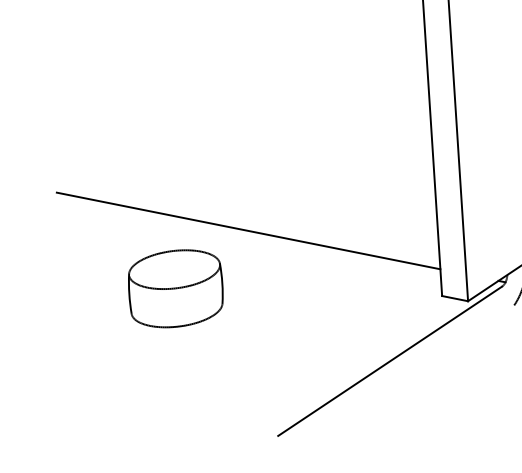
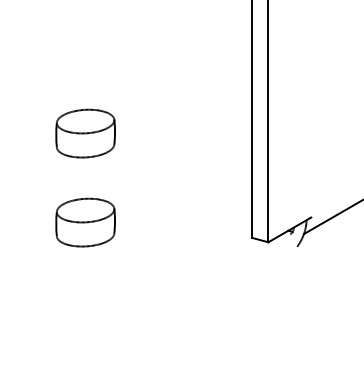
part: (166, 147) -> (85, 133), added
line: (248, 231) -> (133, 189), removed
line: (389, 360) -> (216, 276), removed

